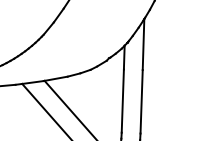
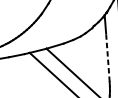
line: (122, 101) -> (107, 57), solid -> dashed

